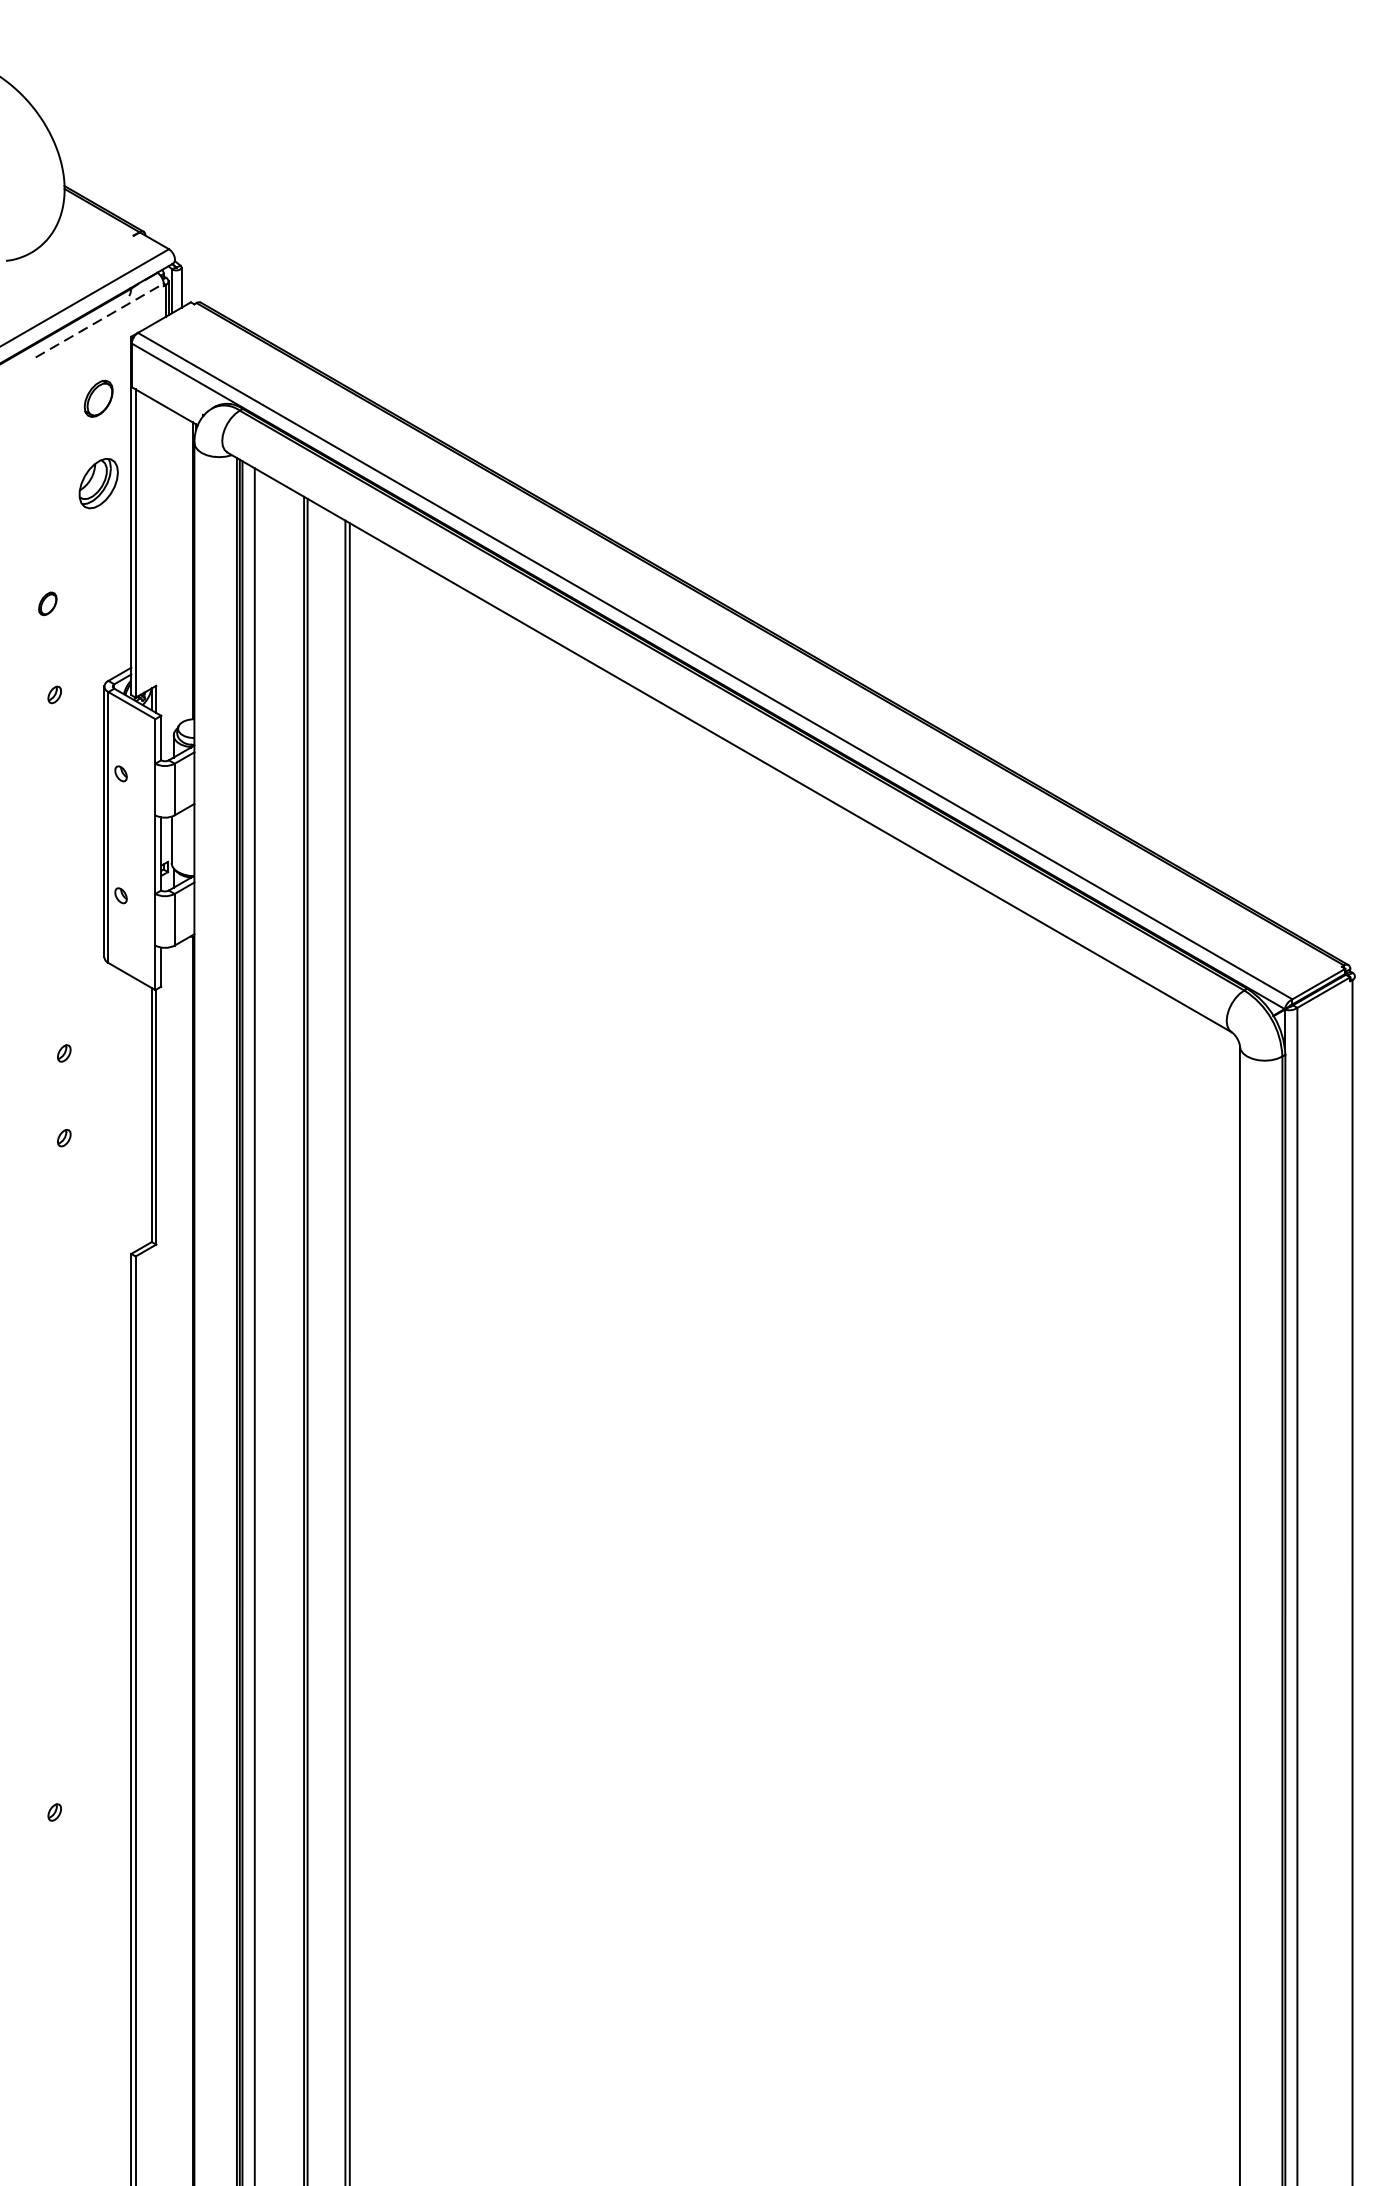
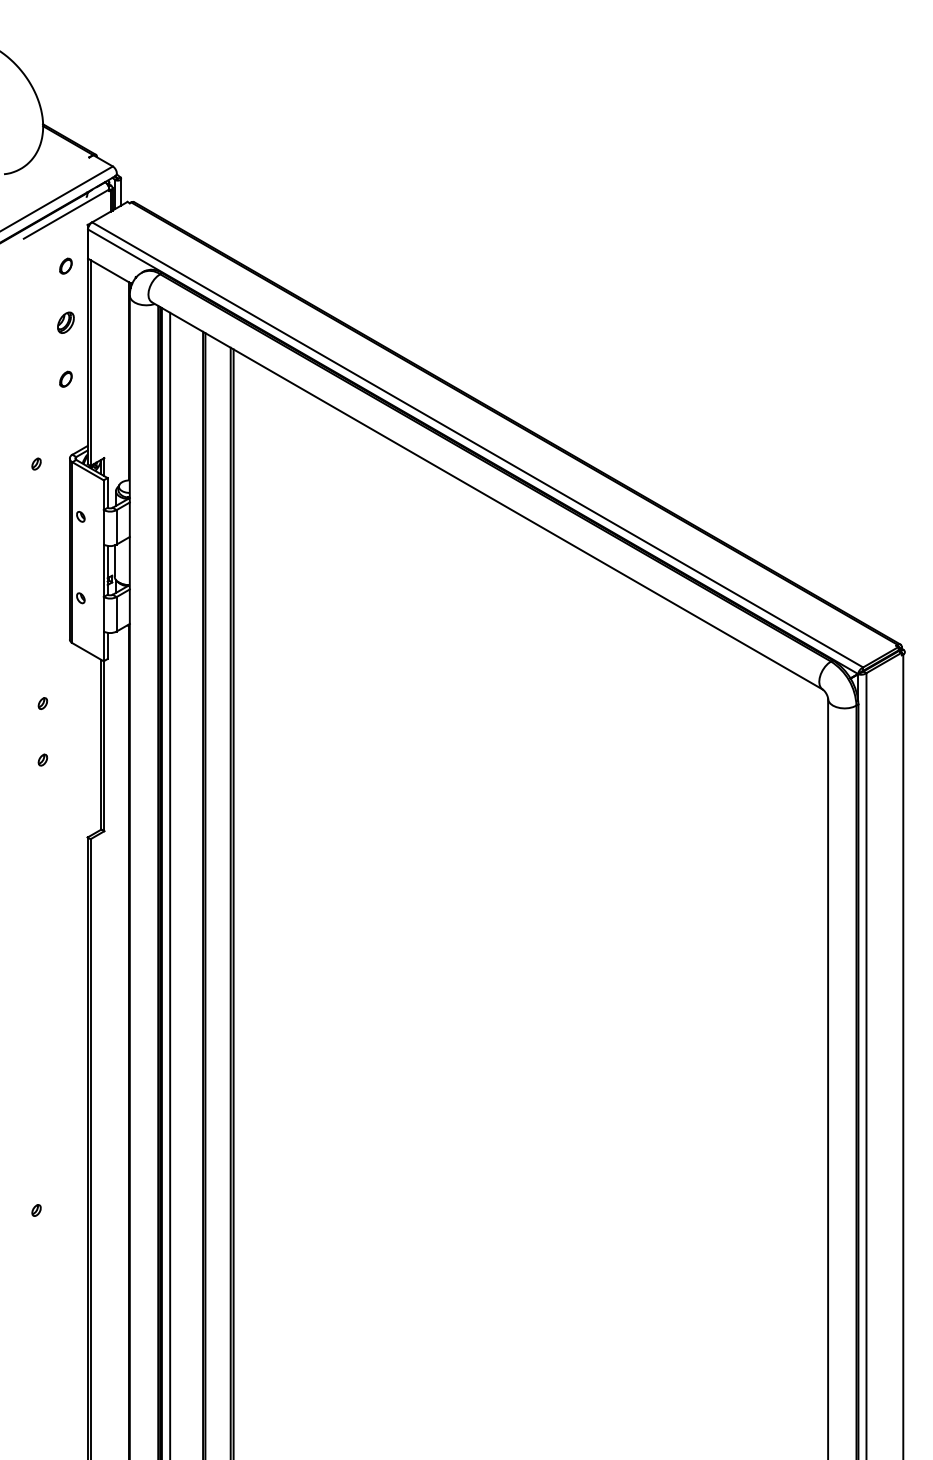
line: (101, 319) -> (67, 213), dashed -> solid
part: (98, 397) -> (65, 265), size x0.62
part: (98, 482) -> (65, 322), size x0.62
part: (47, 602) -> (65, 378), moved

